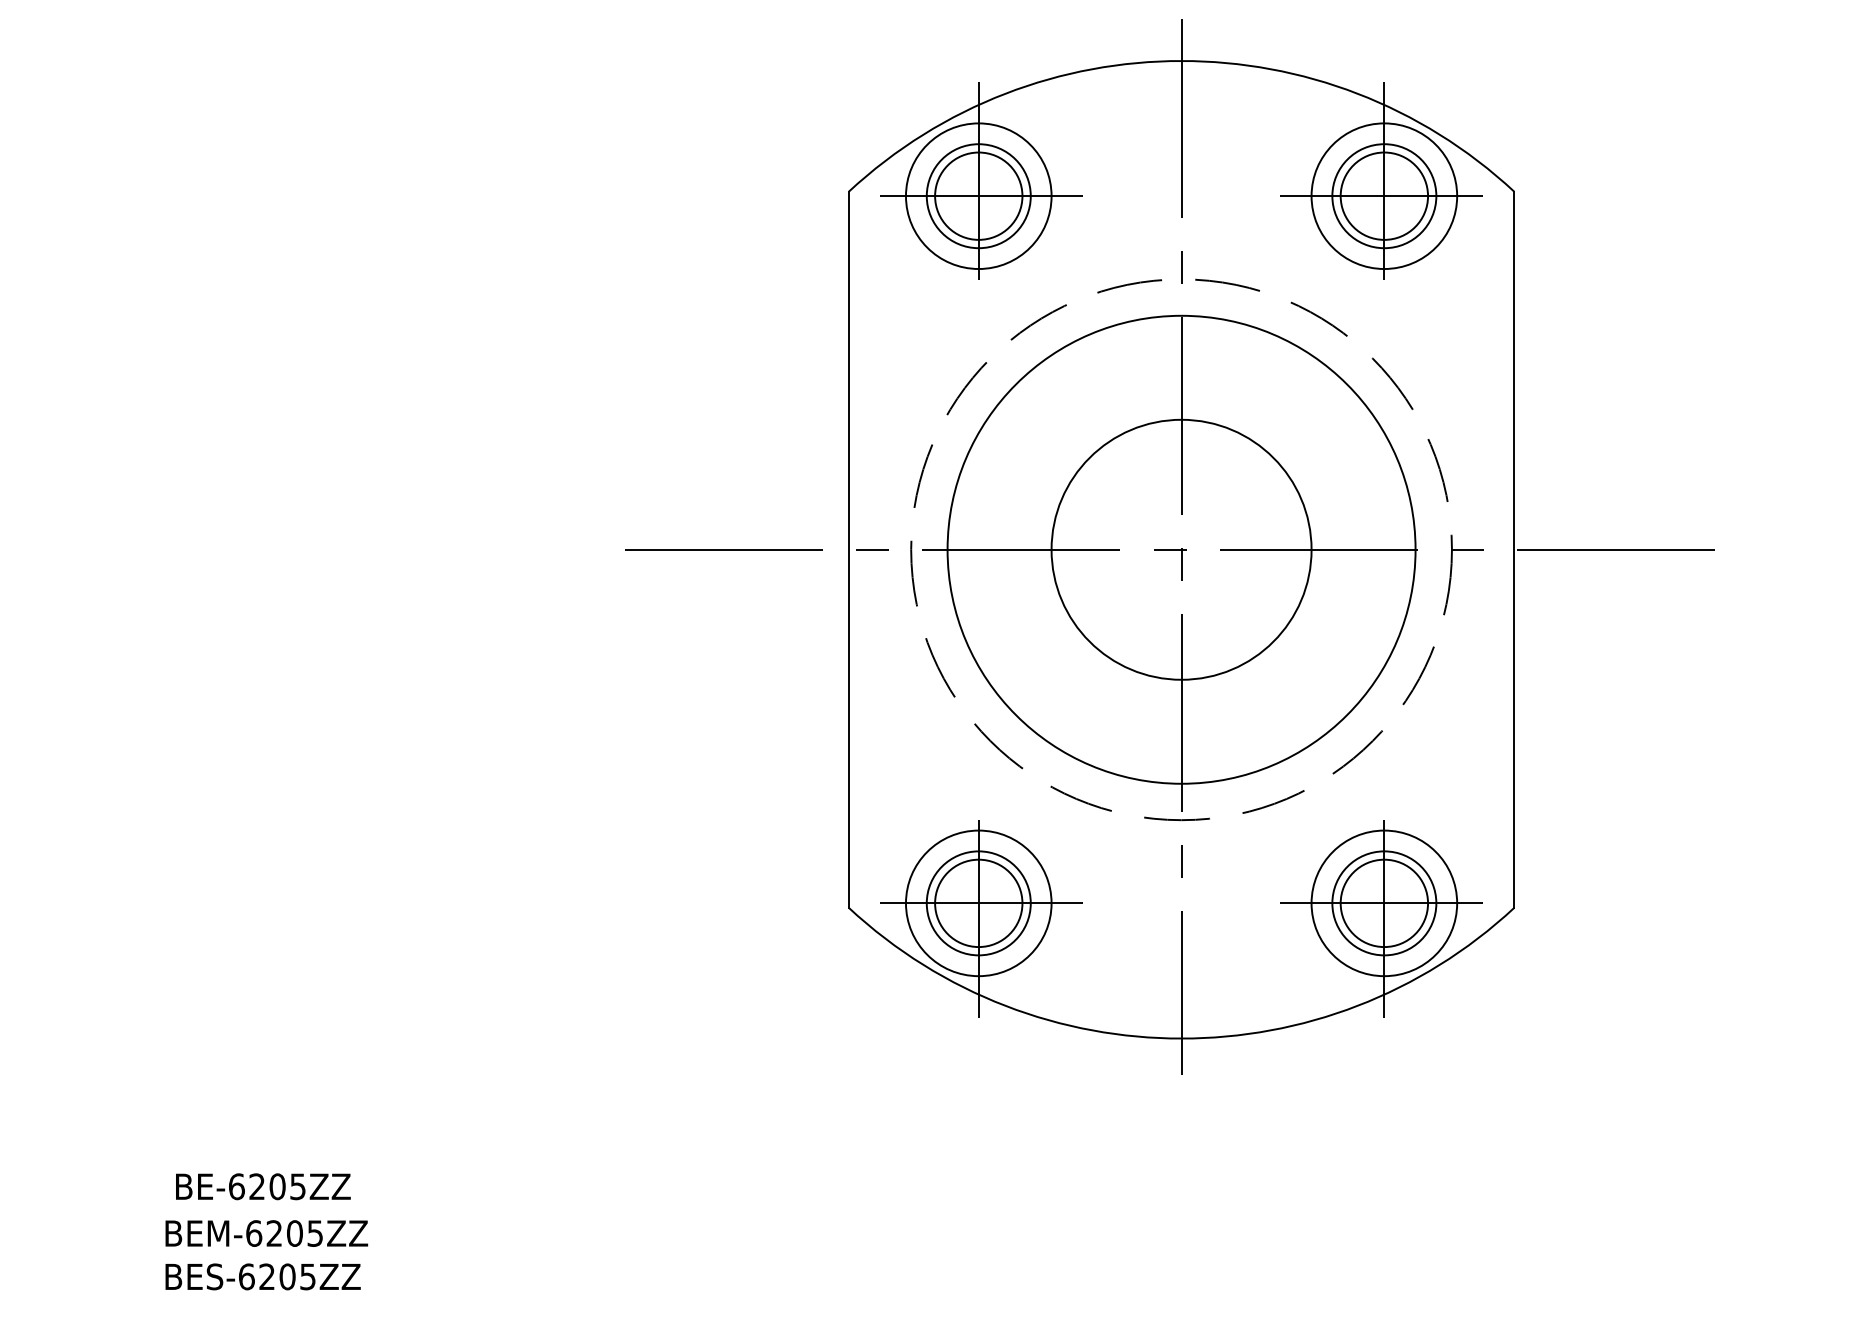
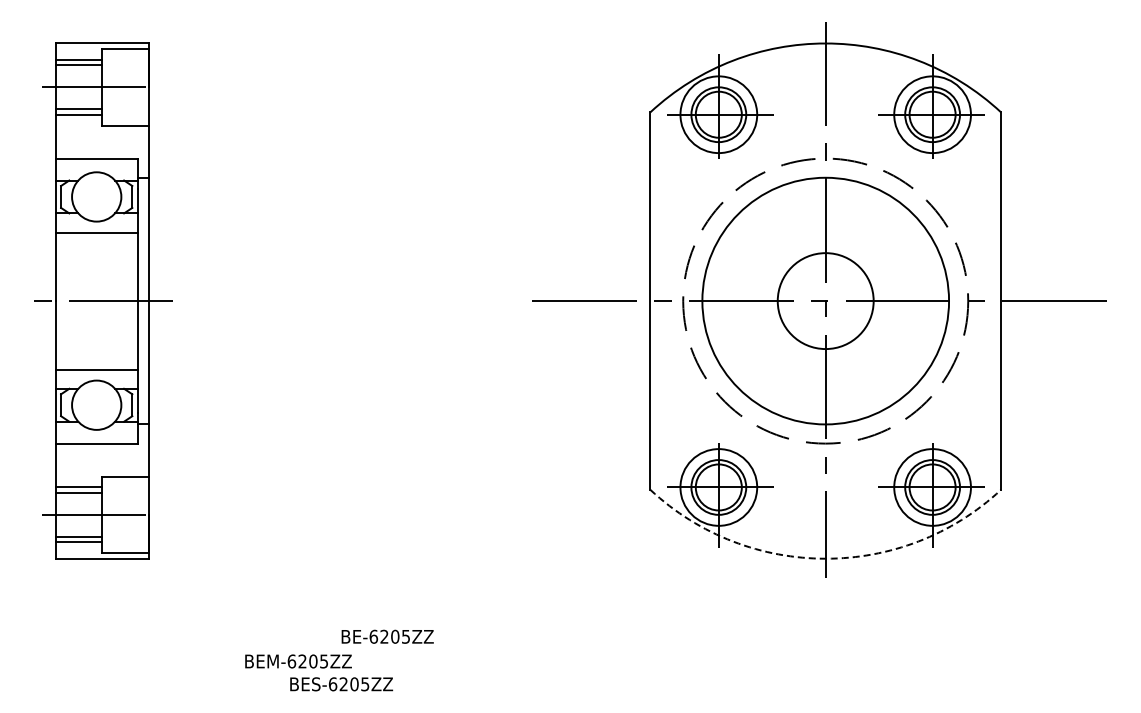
circle: (1181, 548) -> (825, 300), size x0.7
arc: (1181, 1038) -> (825, 558), solid -> dashed
text: (262, 1186) -> (387, 636), moved
text: (266, 1233) -> (298, 661), moved

